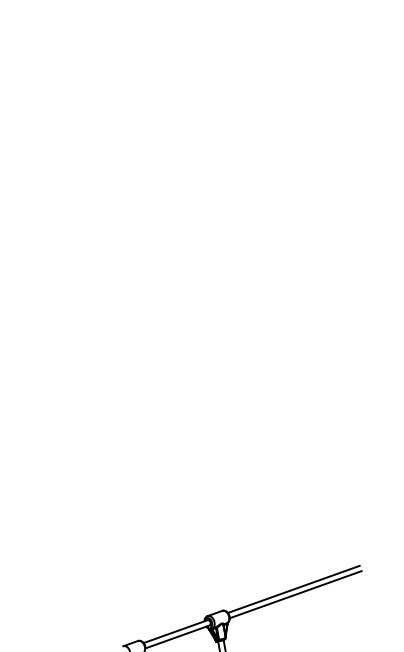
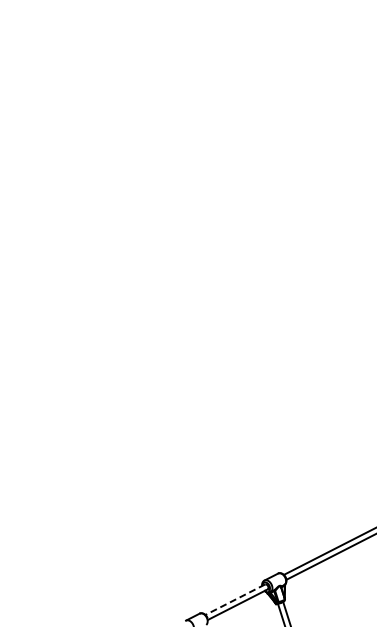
line: (175, 631) -> (235, 599), solid -> dashed

